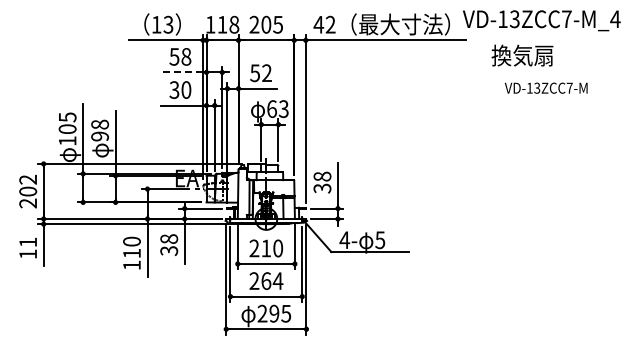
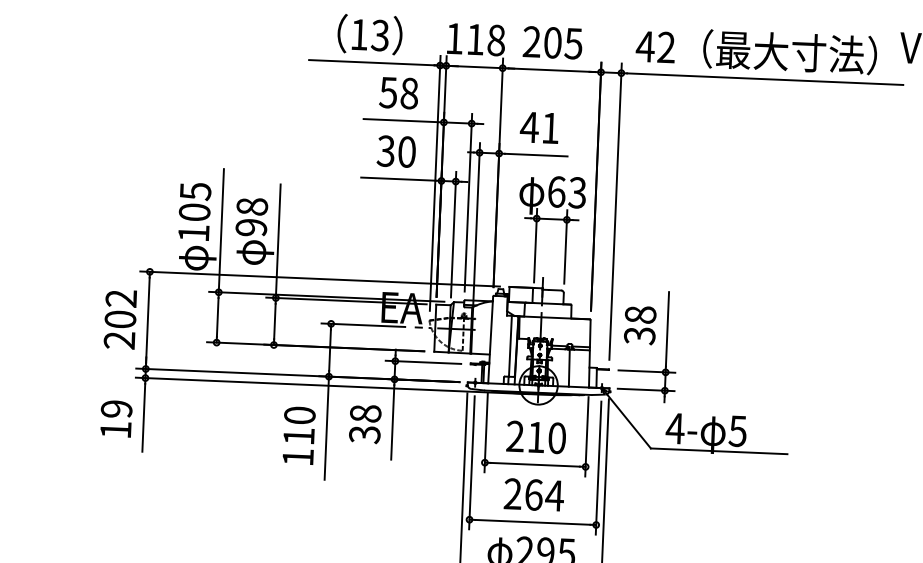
line: (181, 72) -> (399, 120), dashed -> solid
text: (260, 73) -> (539, 128), 52 -> 41
text: (28, 242) -> (117, 409), 11 -> 19

